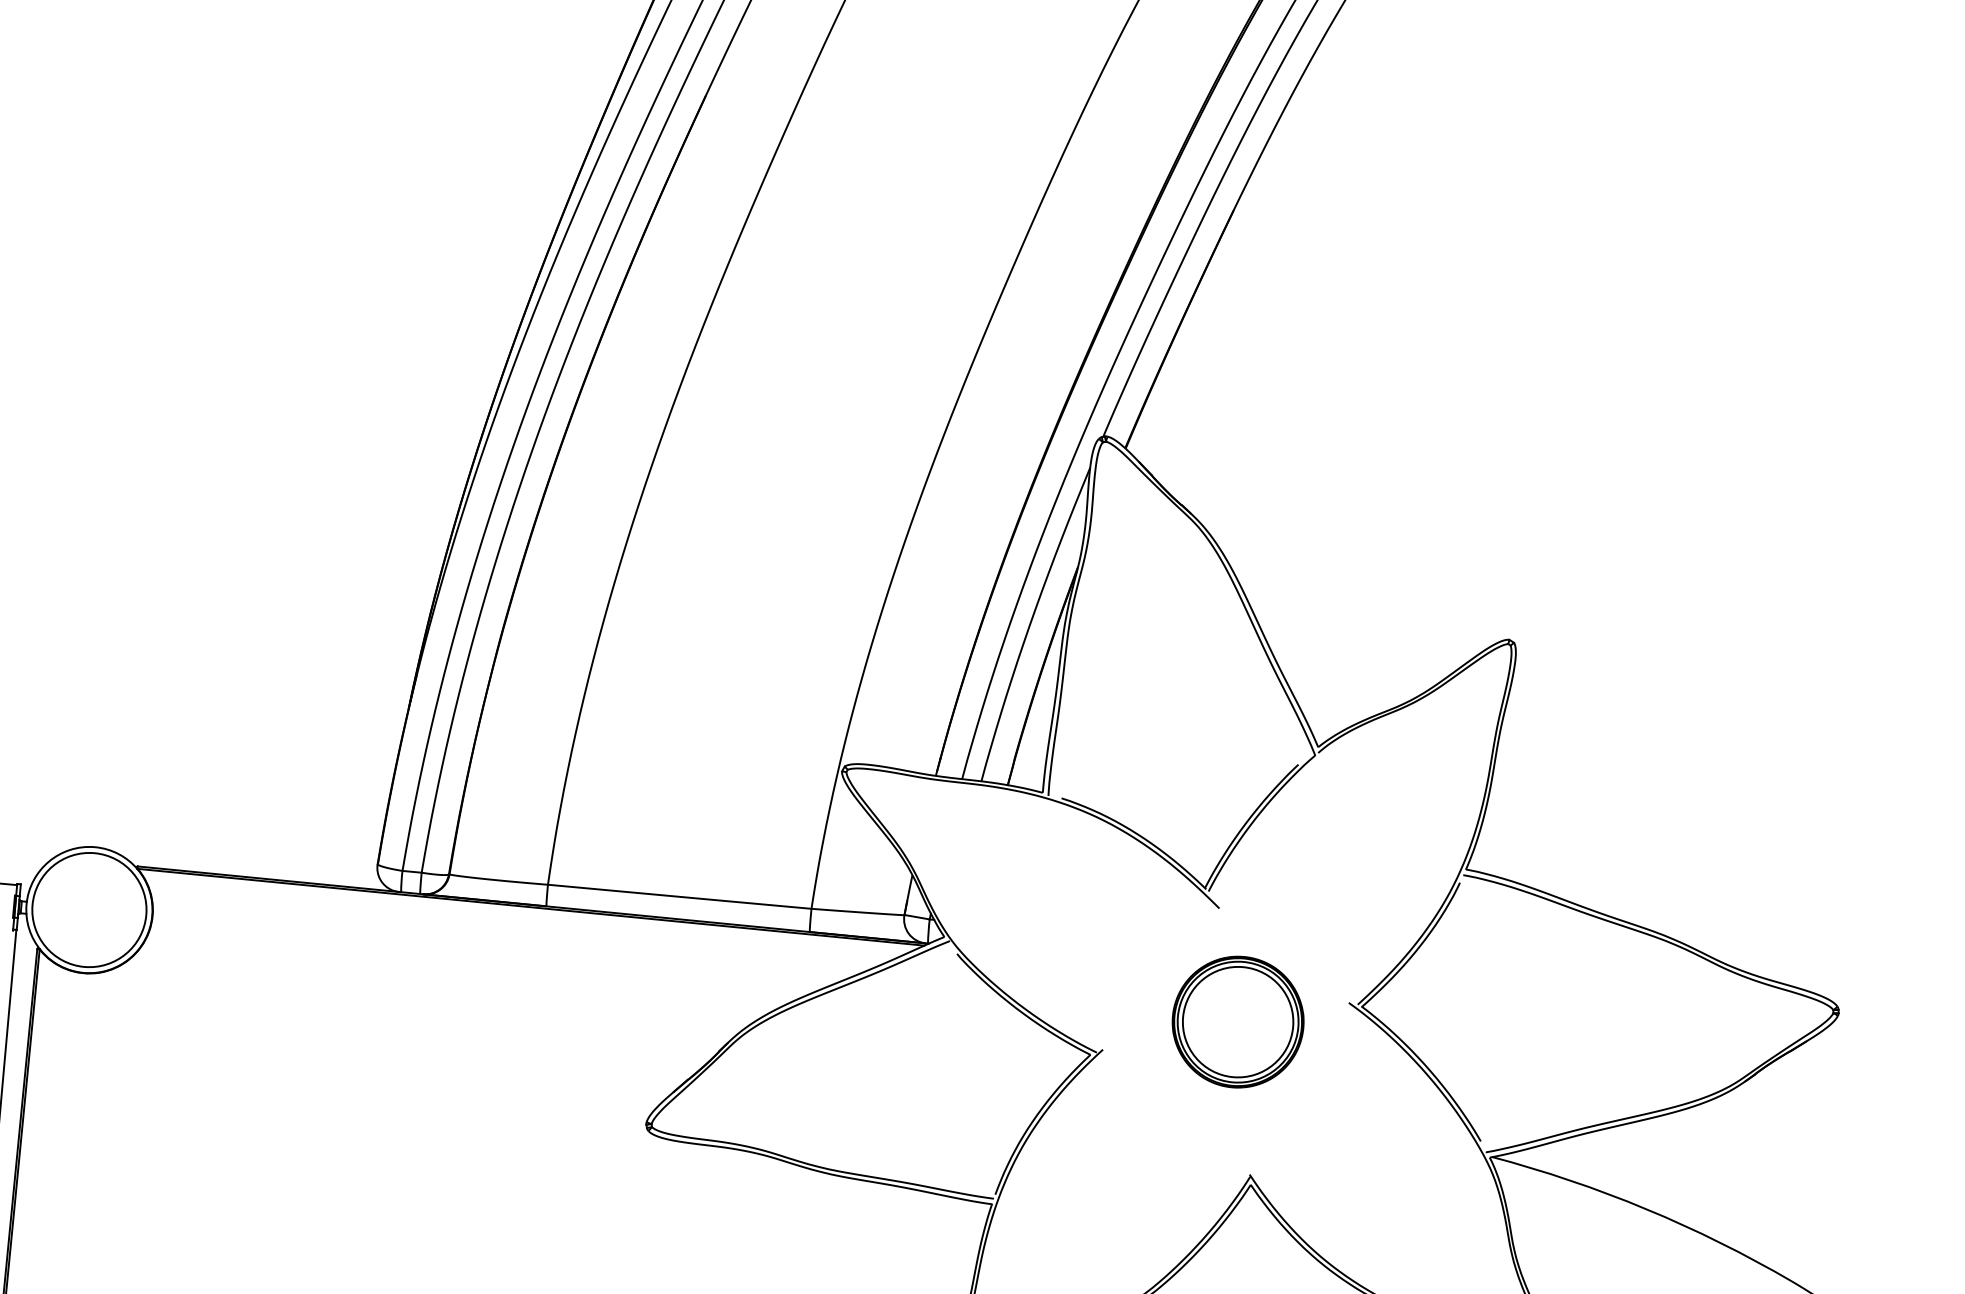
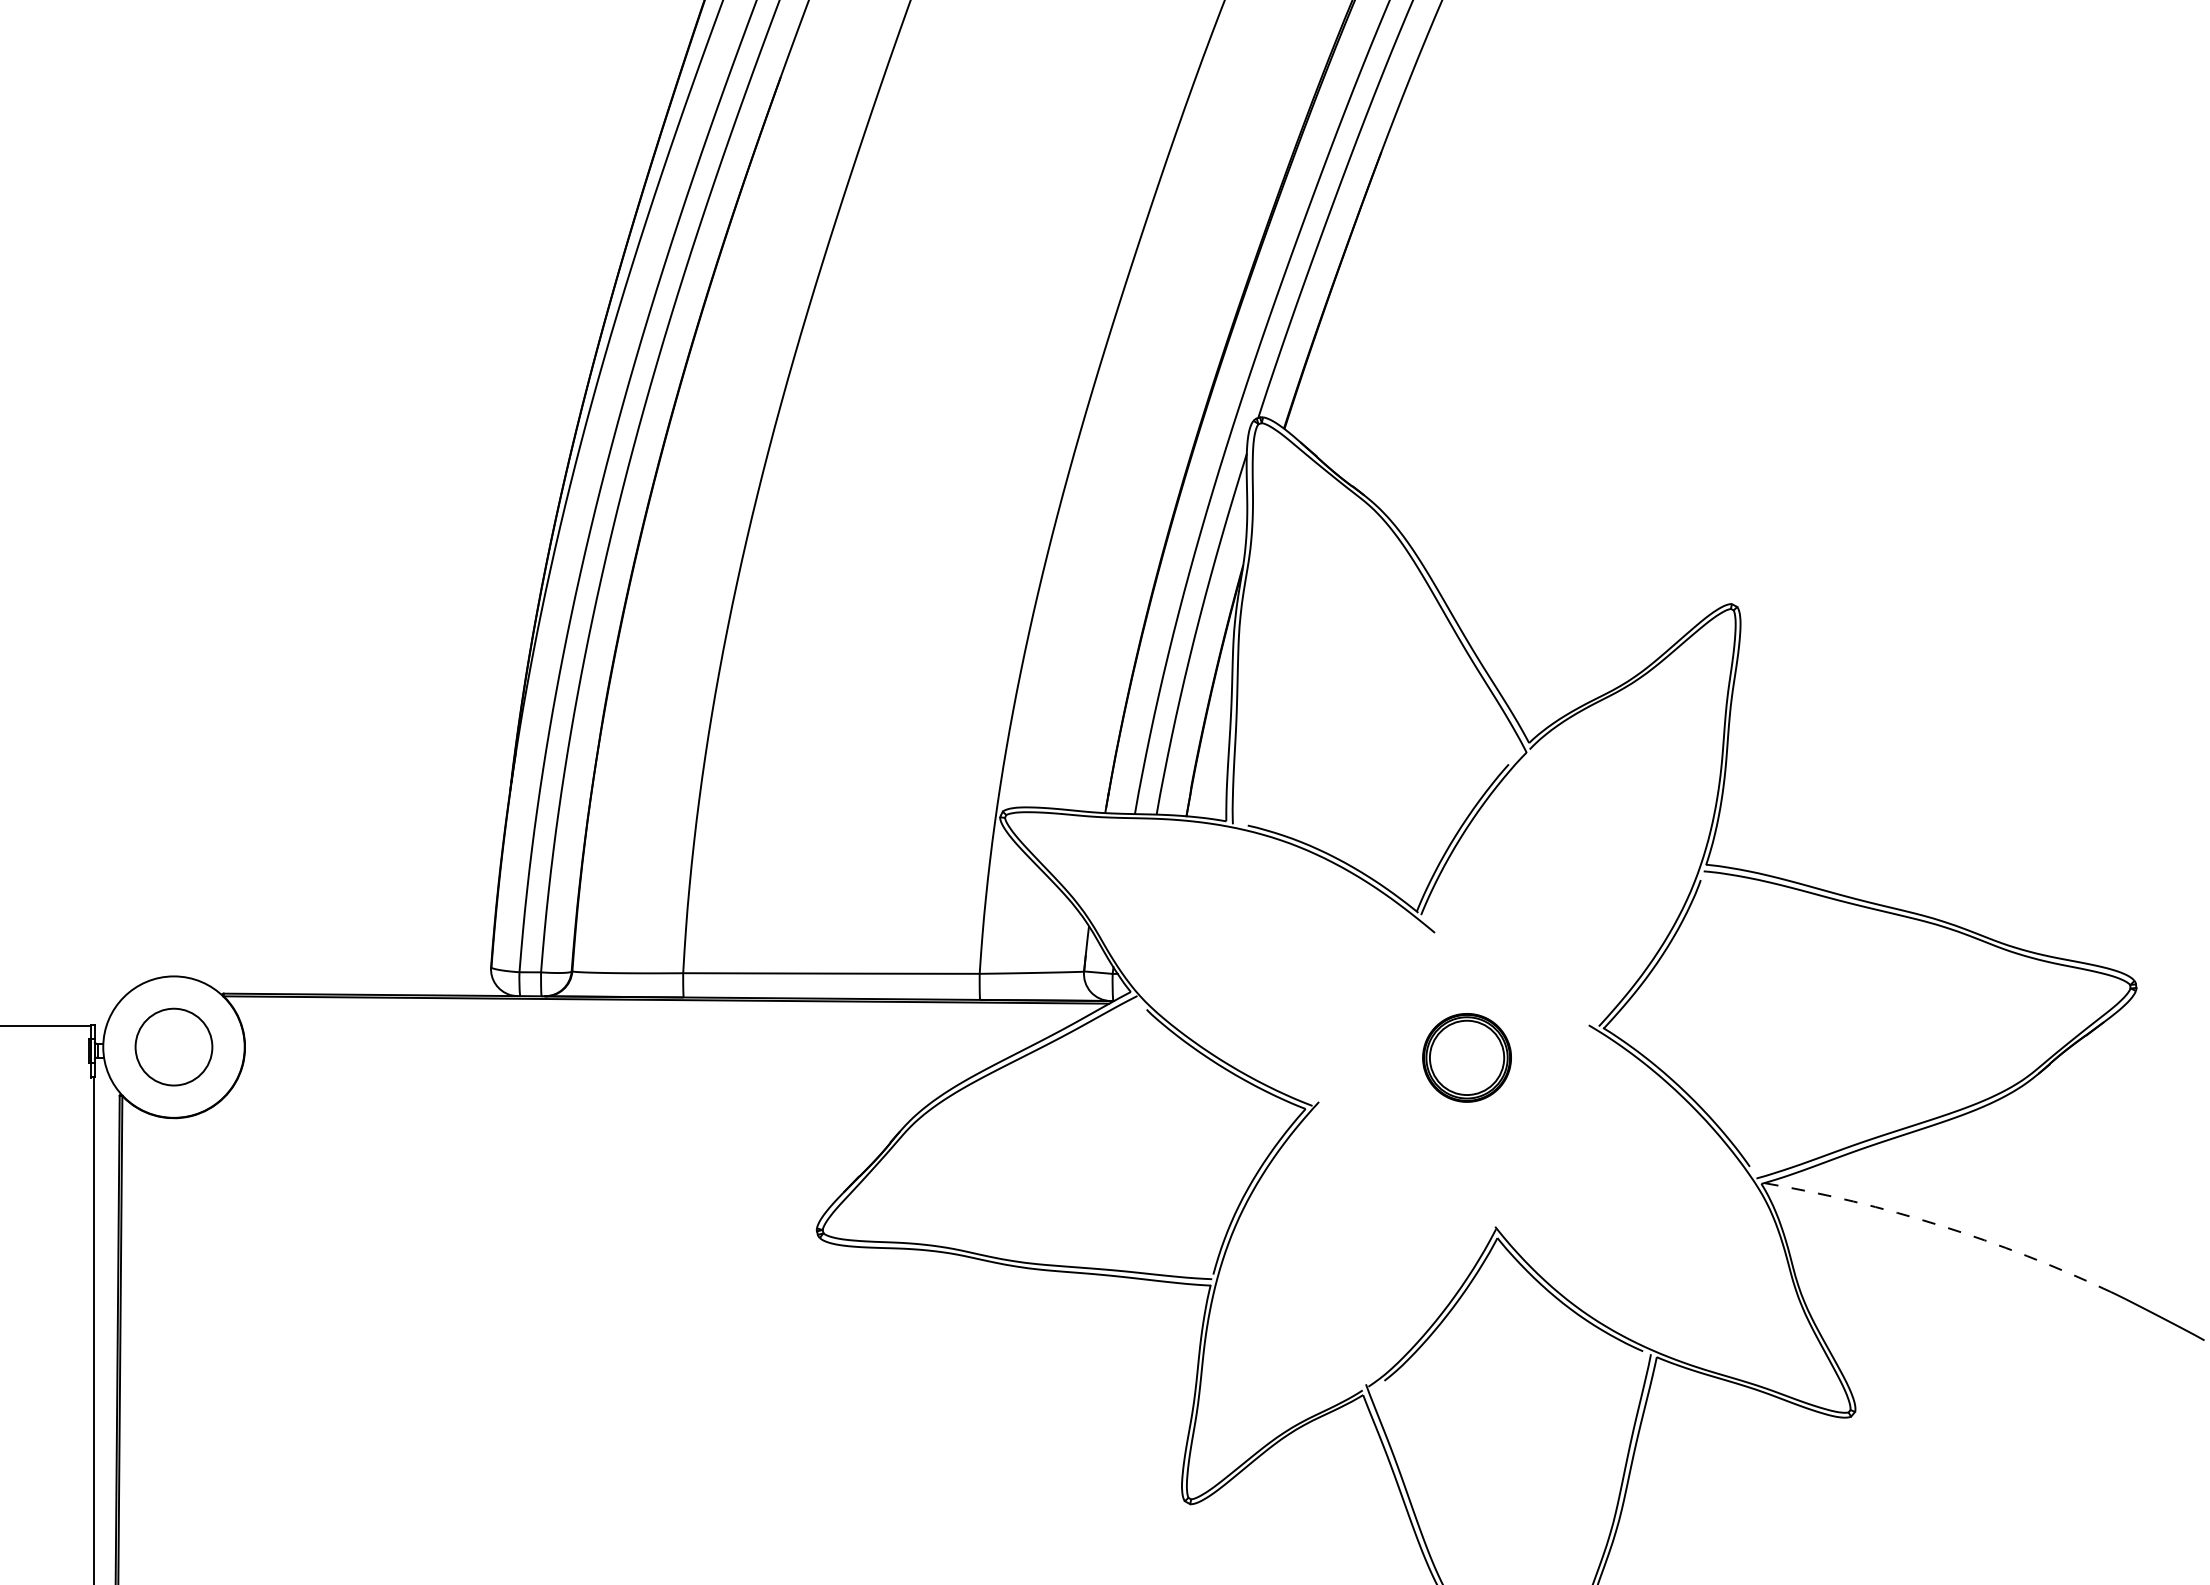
circle: (88, 910) -> (173, 1047), size x0.6
part: (1237, 1021) -> (1466, 1057), size x0.6
arc: (1646, 1208) -> (1941, 1225), solid -> dashed

